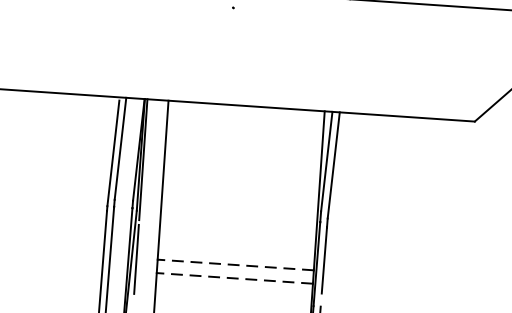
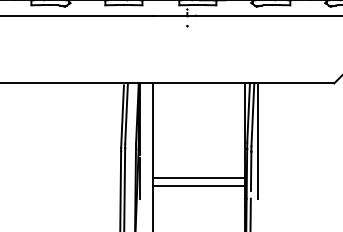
line: (338, 209) -> (257, 140), added
line: (234, 264) -> (198, 177), dashed -> solid
line: (233, 278) -> (198, 185), dashed -> solid

